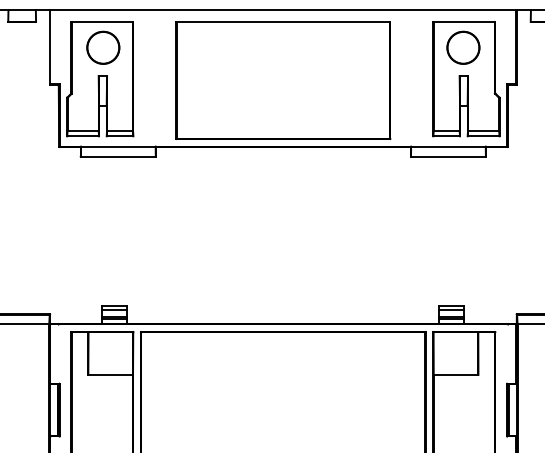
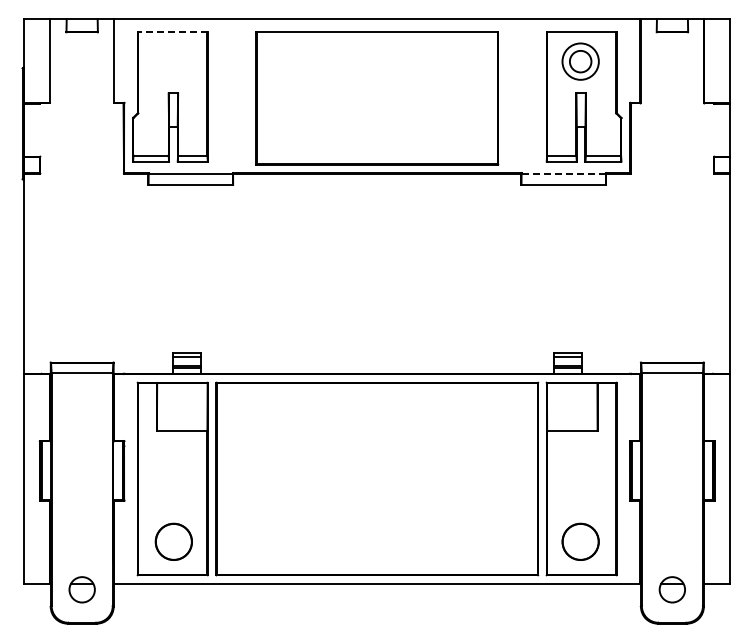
line: (102, 22) -> (172, 32), solid -> dashed
circle: (102, 47) -> (173, 61), removed
circle: (463, 47) -> (580, 61), size x0.6
line: (448, 146) -> (563, 173), solid -> dashed

